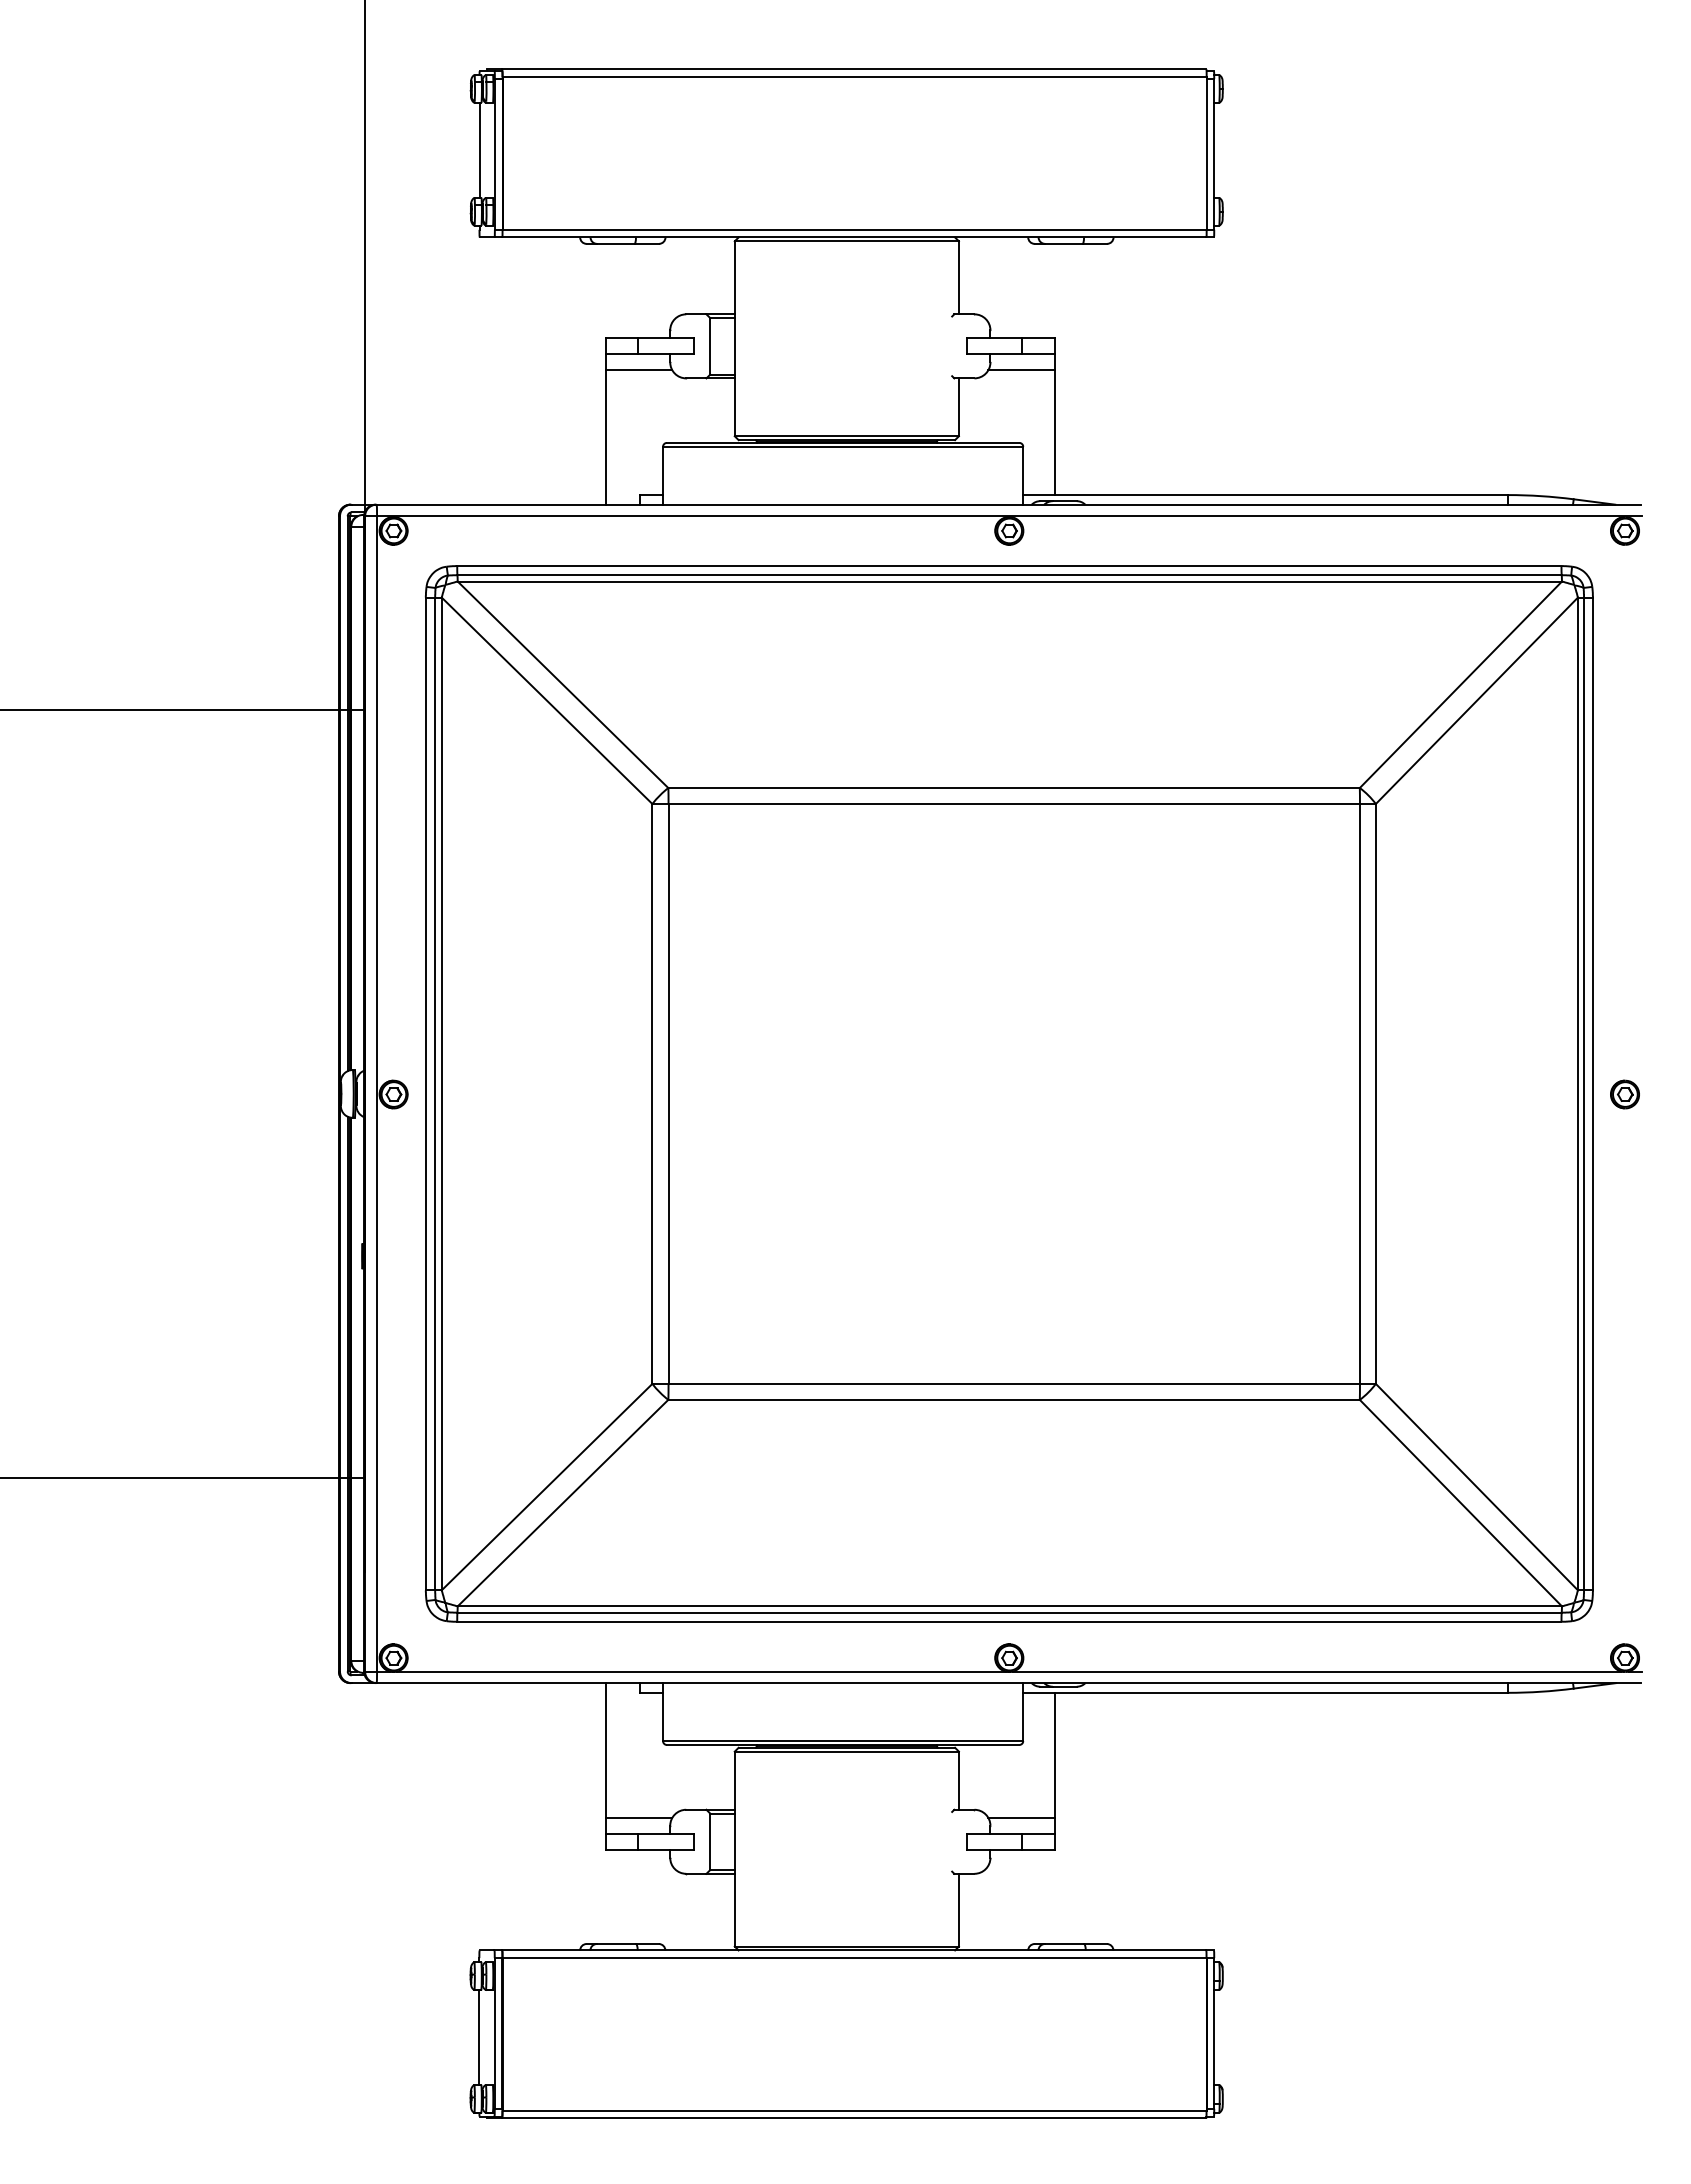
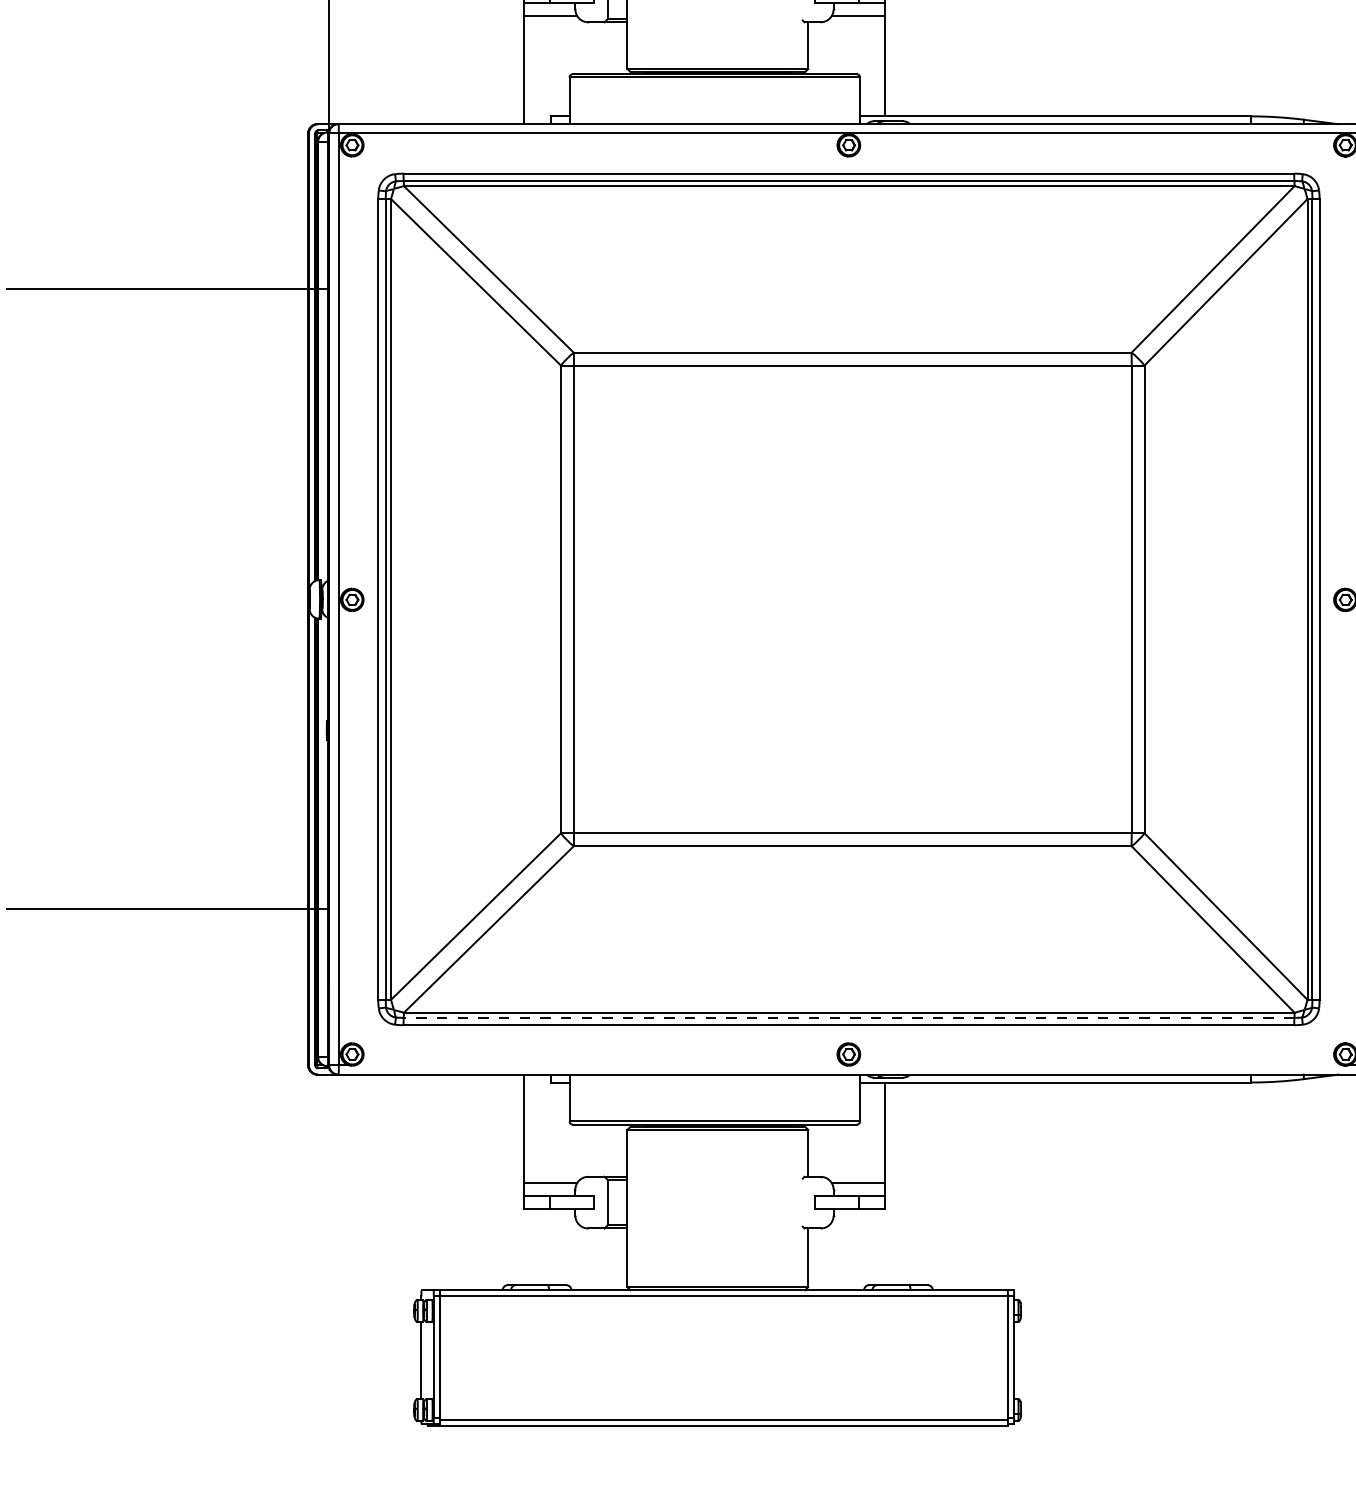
line: (1009, 1612) -> (849, 1017), solid -> dashed
line: (701, 1671) -> (600, 1065), removed
line: (1316, 1671) -> (1096, 1065), removed

